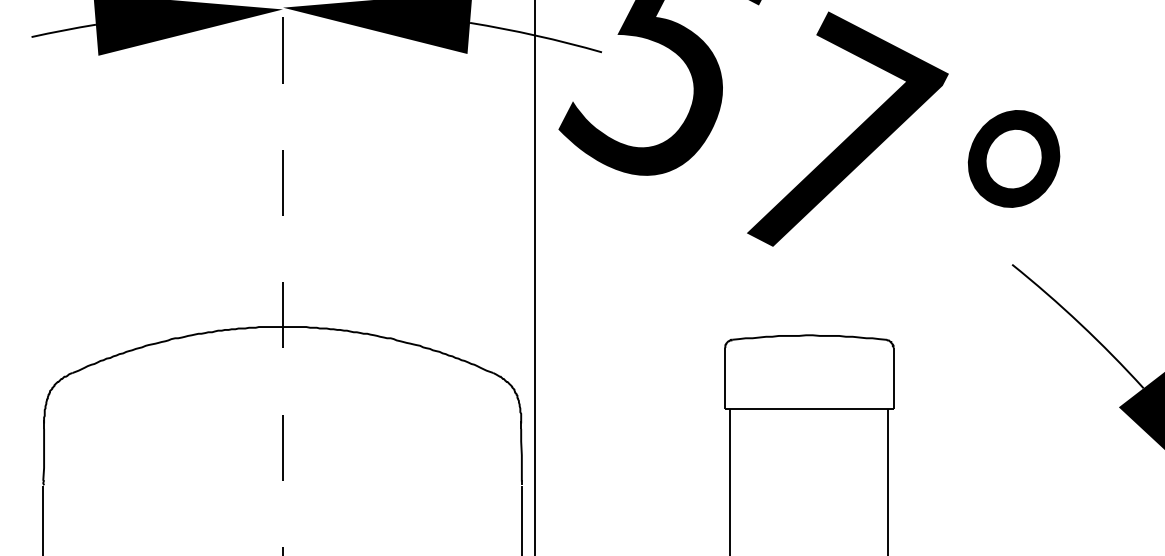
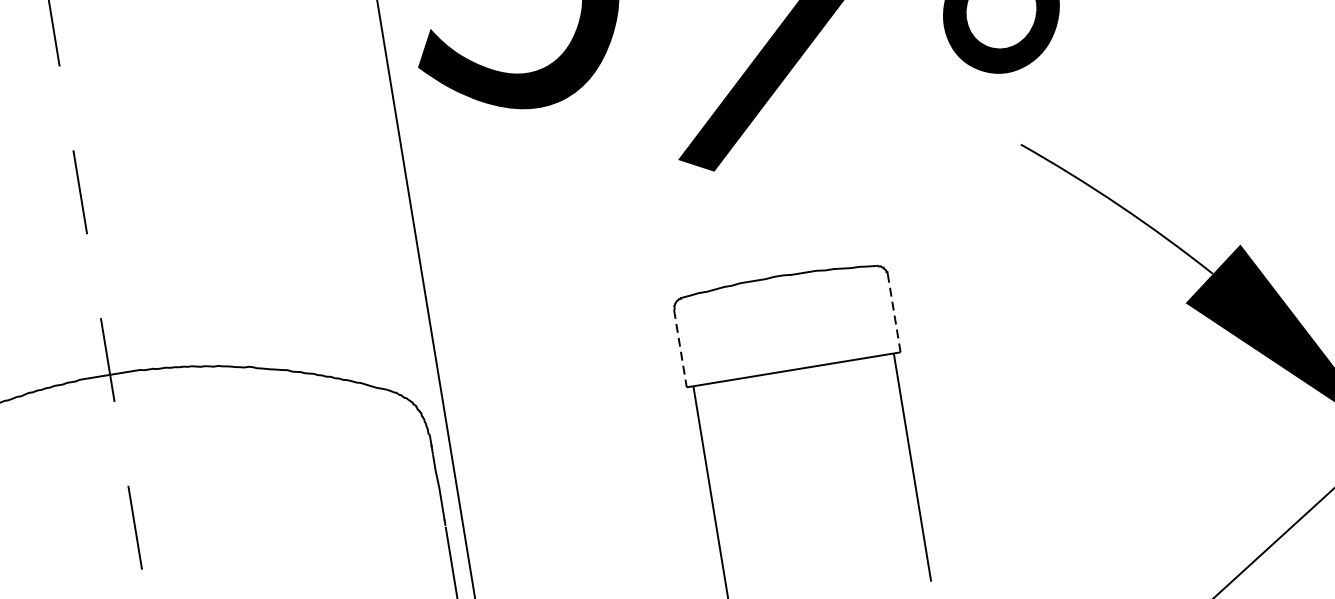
line: (724, 378) -> (680, 348), solid -> dashed
line: (893, 378) -> (894, 313), solid -> dashed

